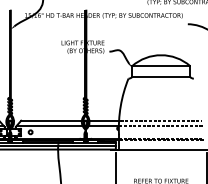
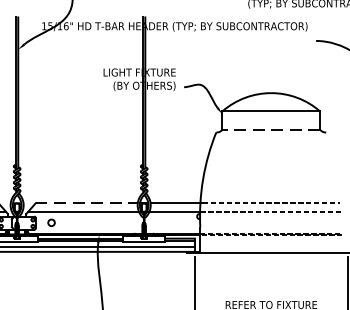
line: (160, 77) -> (270, 130), solid -> dashed
line: (52, 120) -> (88, 202), solid -> dashed

